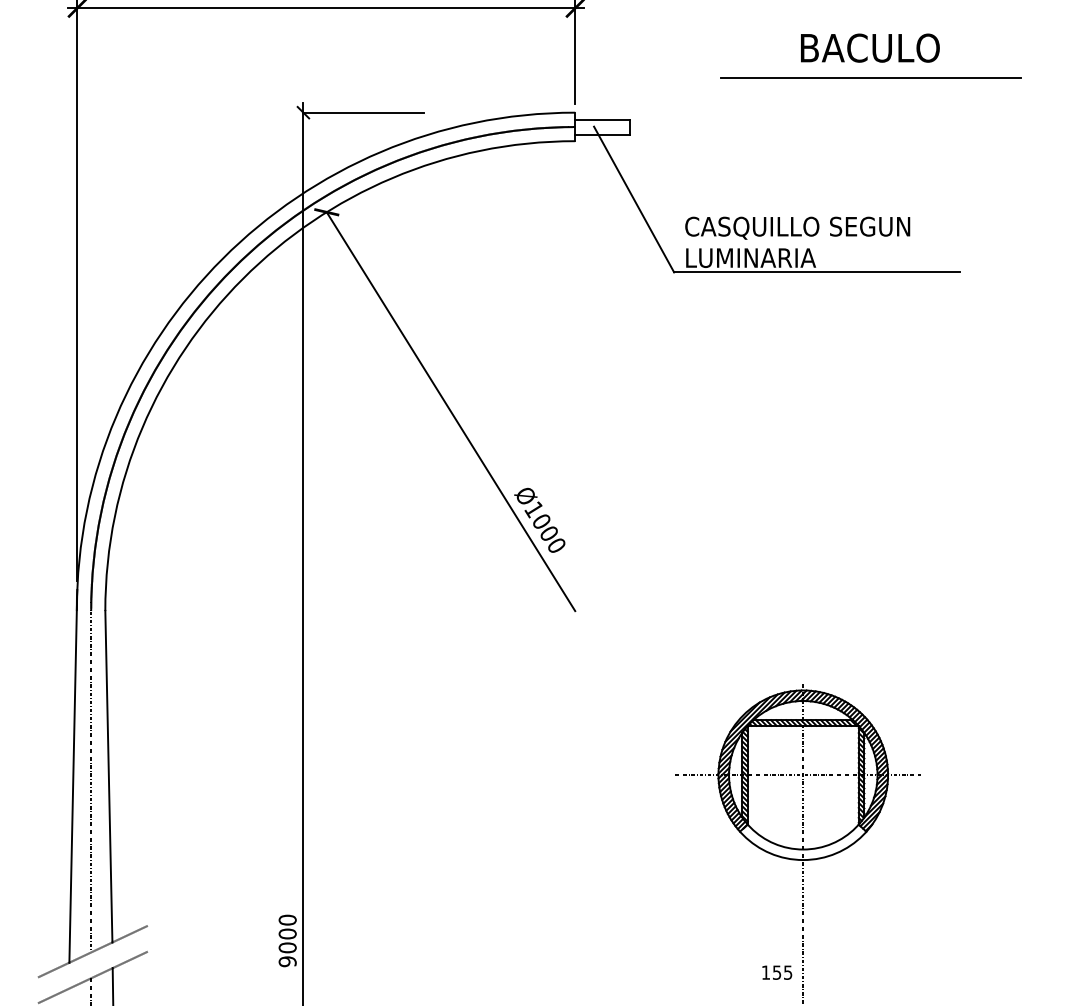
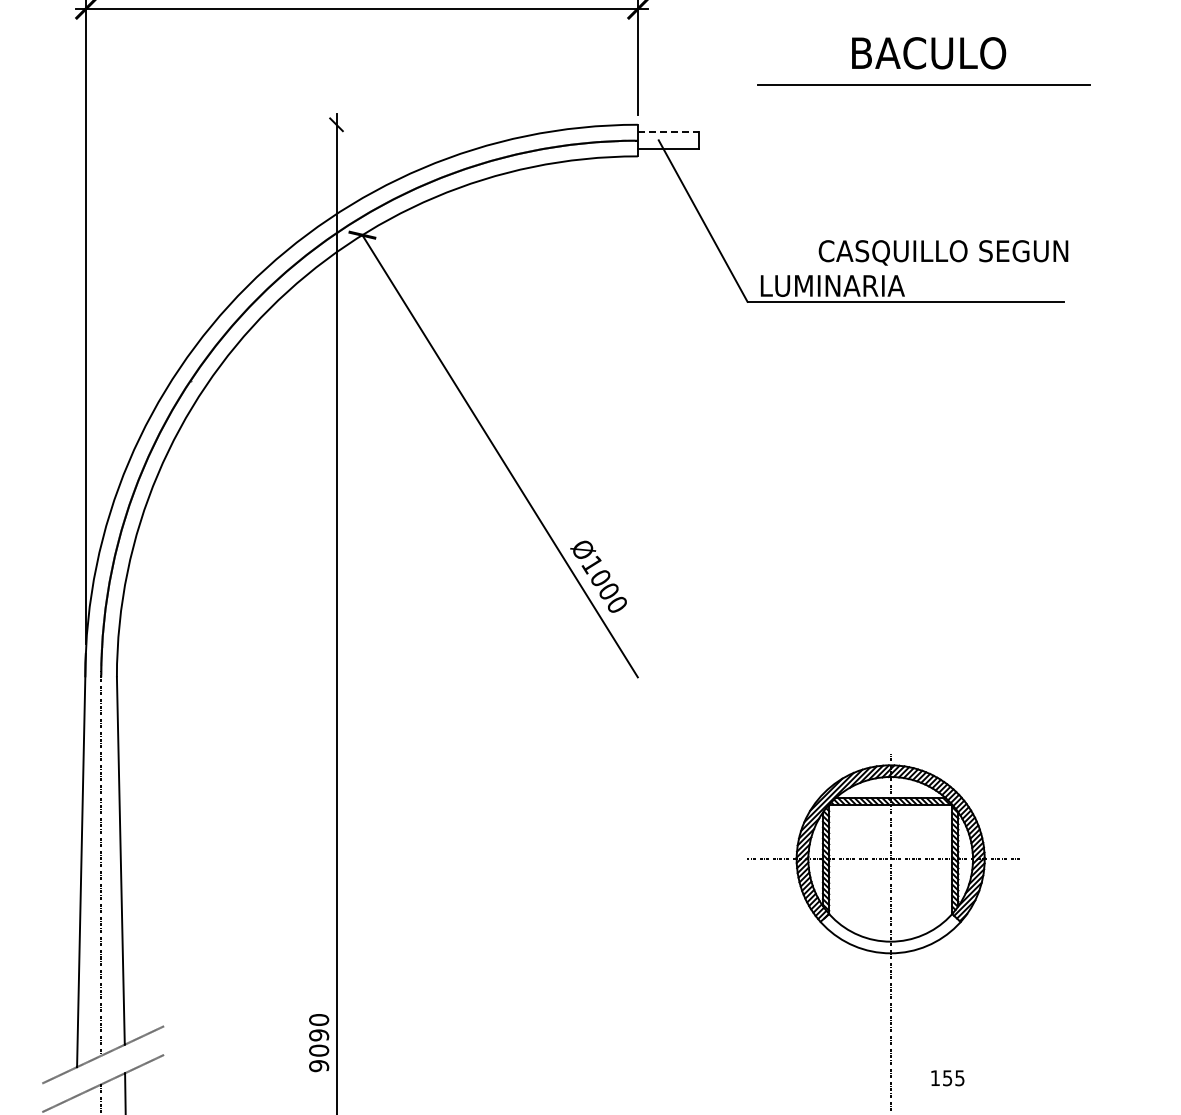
text: (870, 48) -> (929, 53), moved
line: (870, 78) -> (923, 84), moved
line: (363, 112) -> (403, 124), removed
line: (602, 119) -> (668, 132), solid -> dashed
text: (797, 227) -> (943, 252), moved
text: (288, 934) -> (319, 1035), 9000 -> 9090
text: (776, 972) -> (947, 1078), moved

